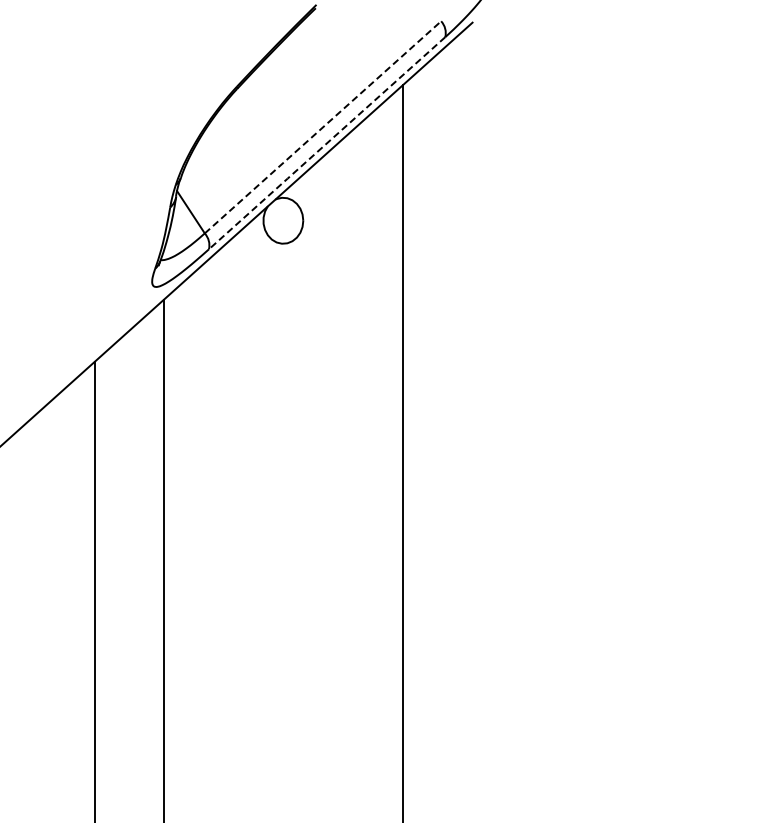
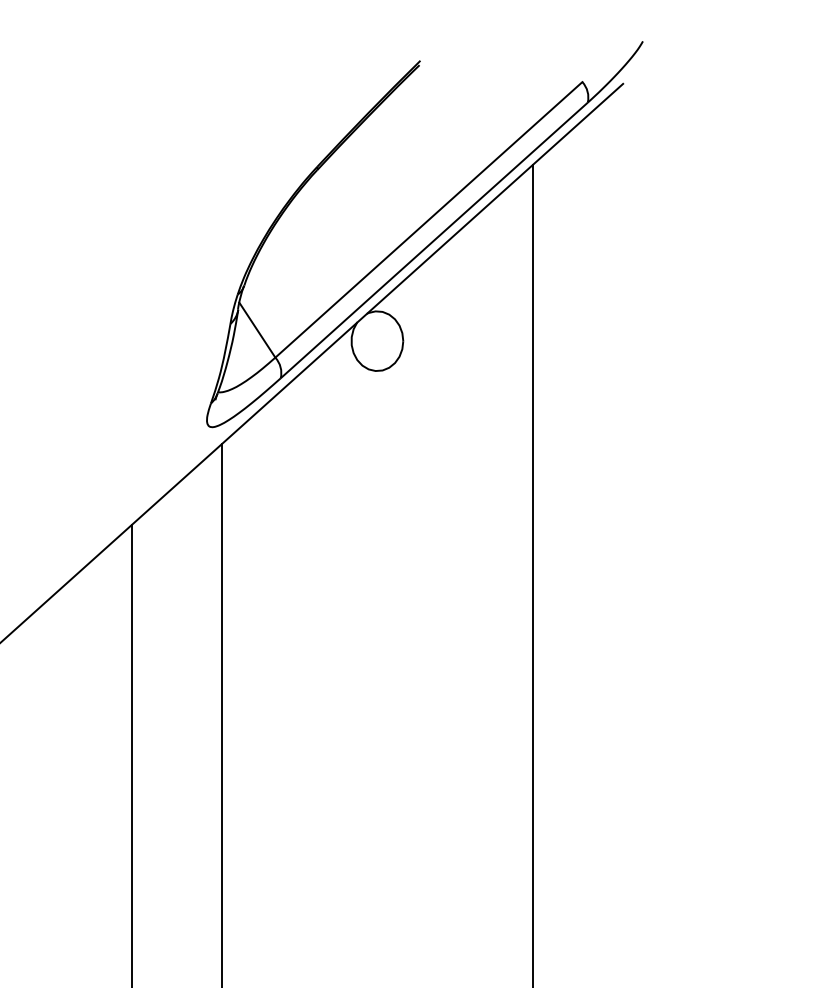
line: (323, 127) -> (429, 220), dashed -> solid
line: (327, 143) -> (434, 240), dashed -> solid

